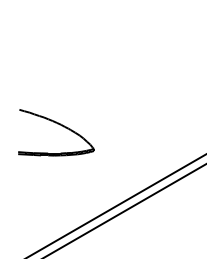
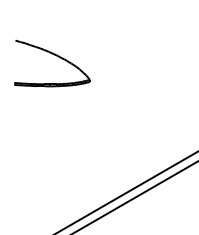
part: (59, 125) -> (55, 56), moved

